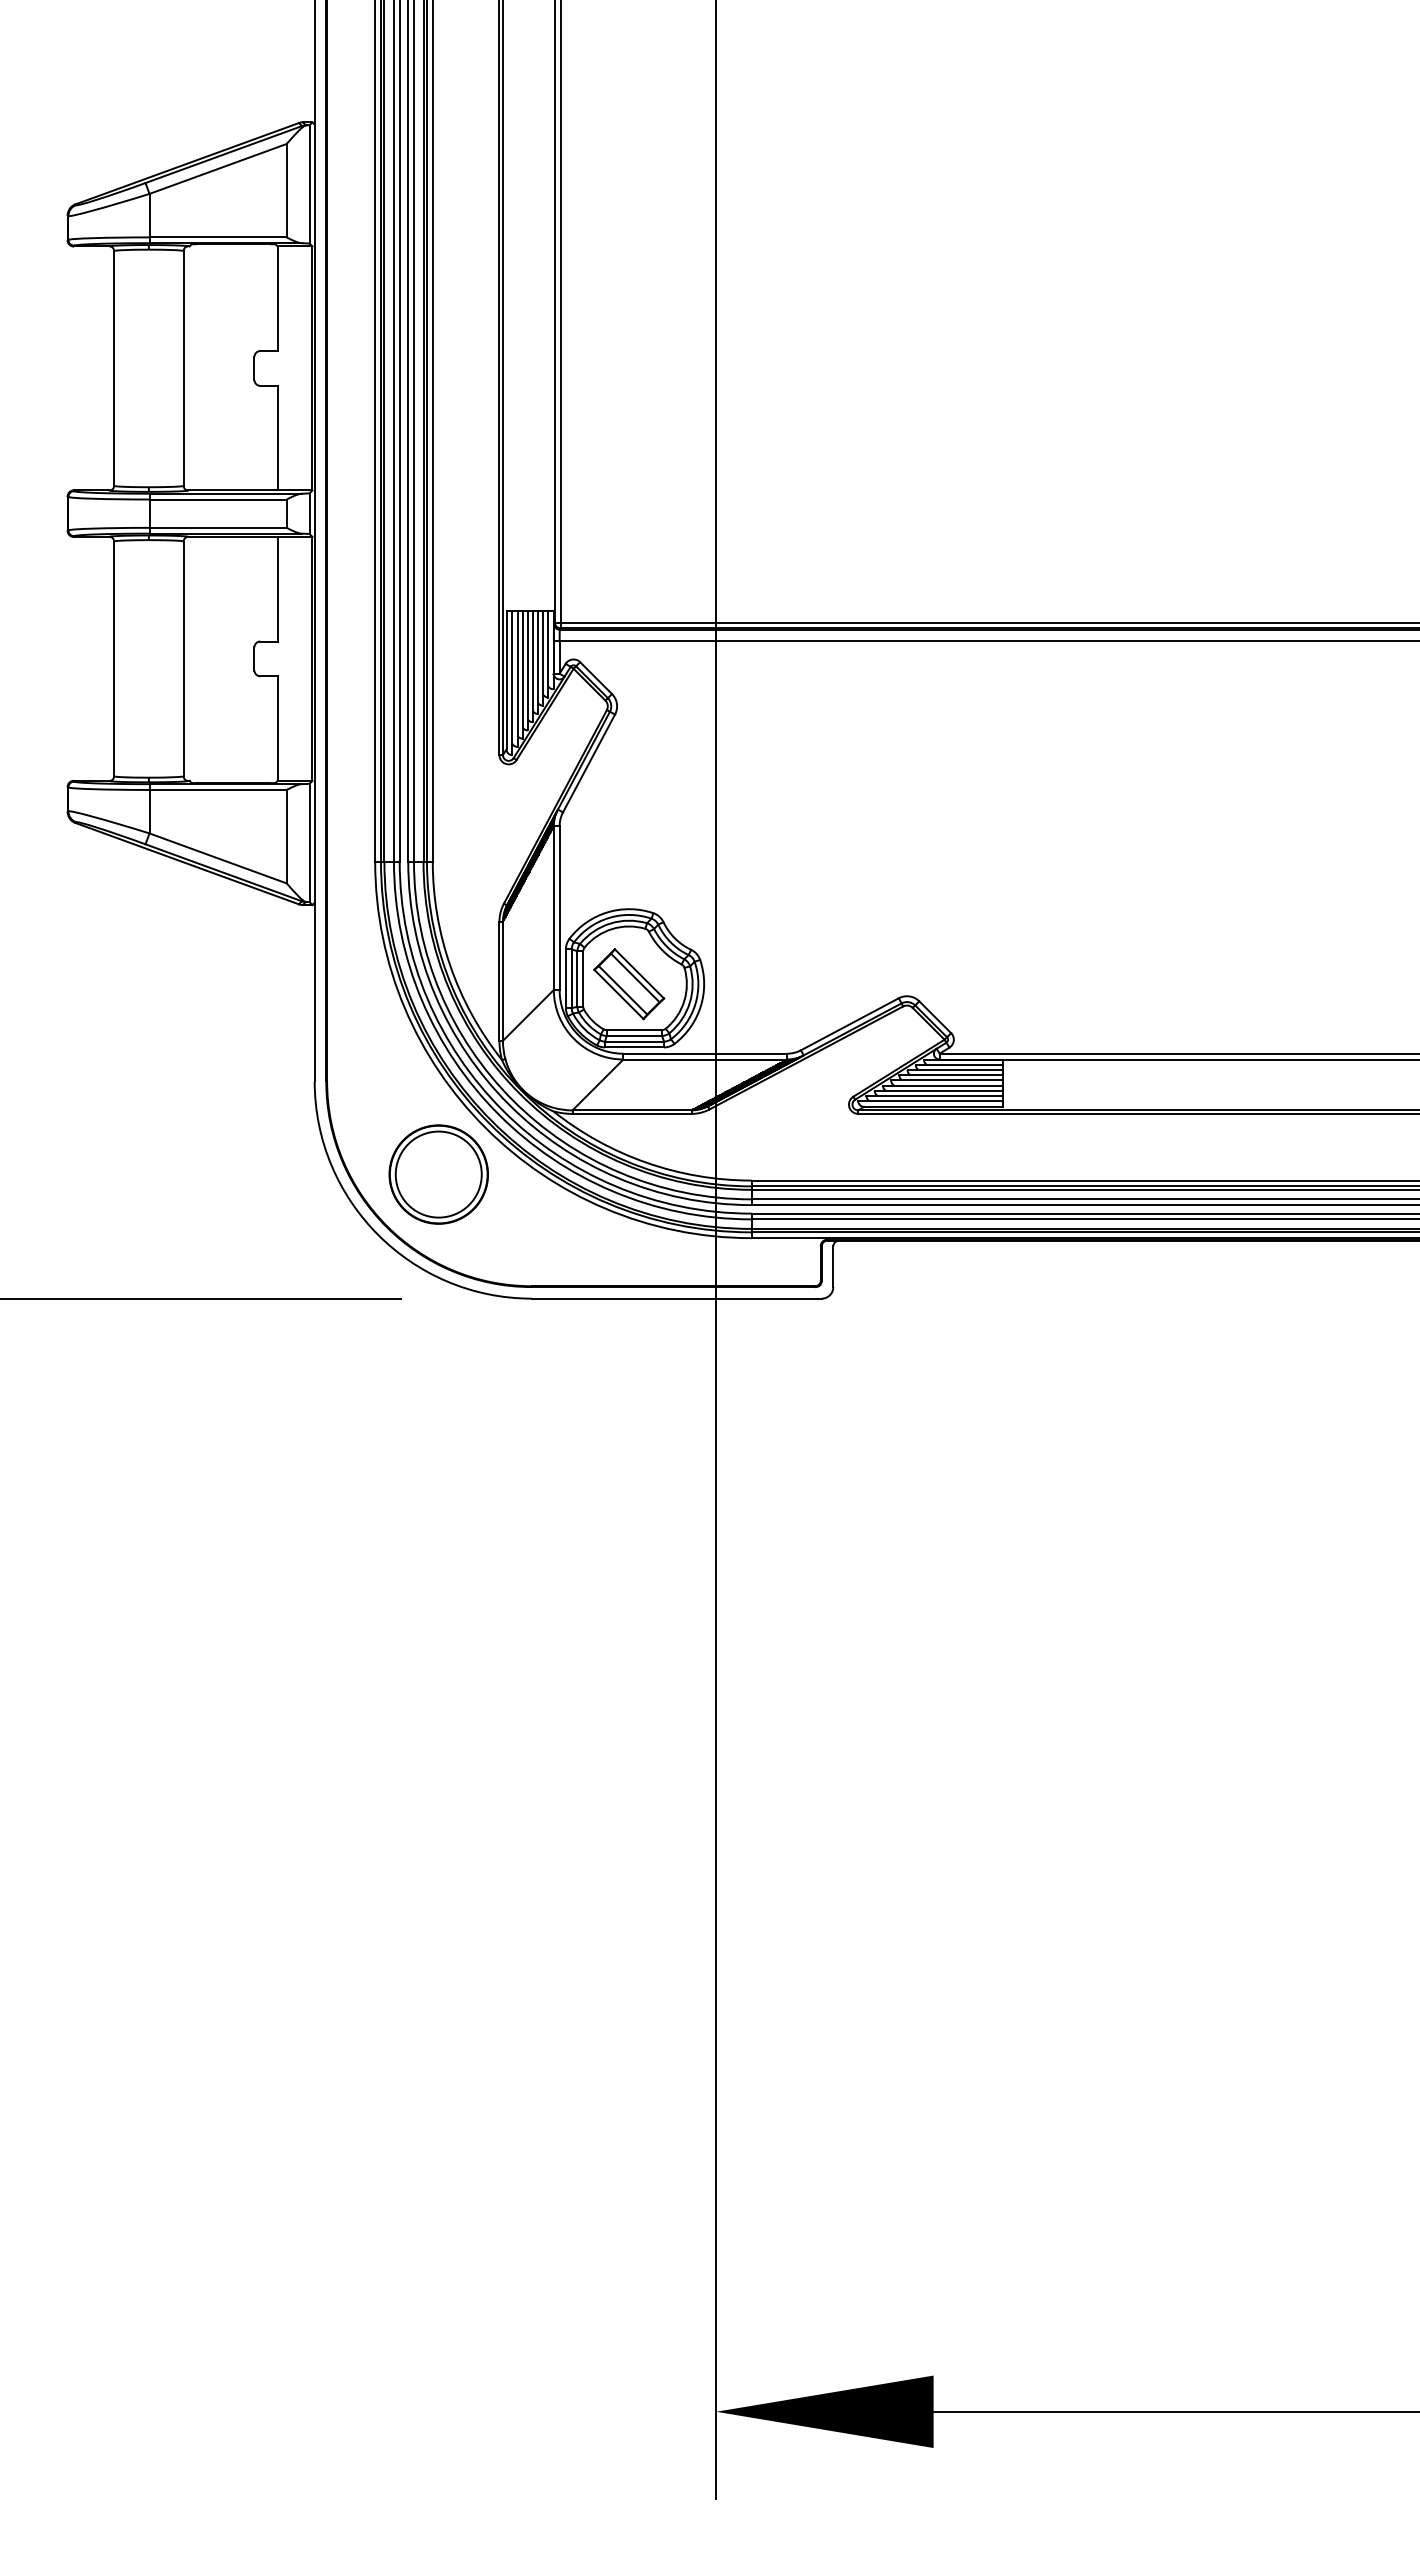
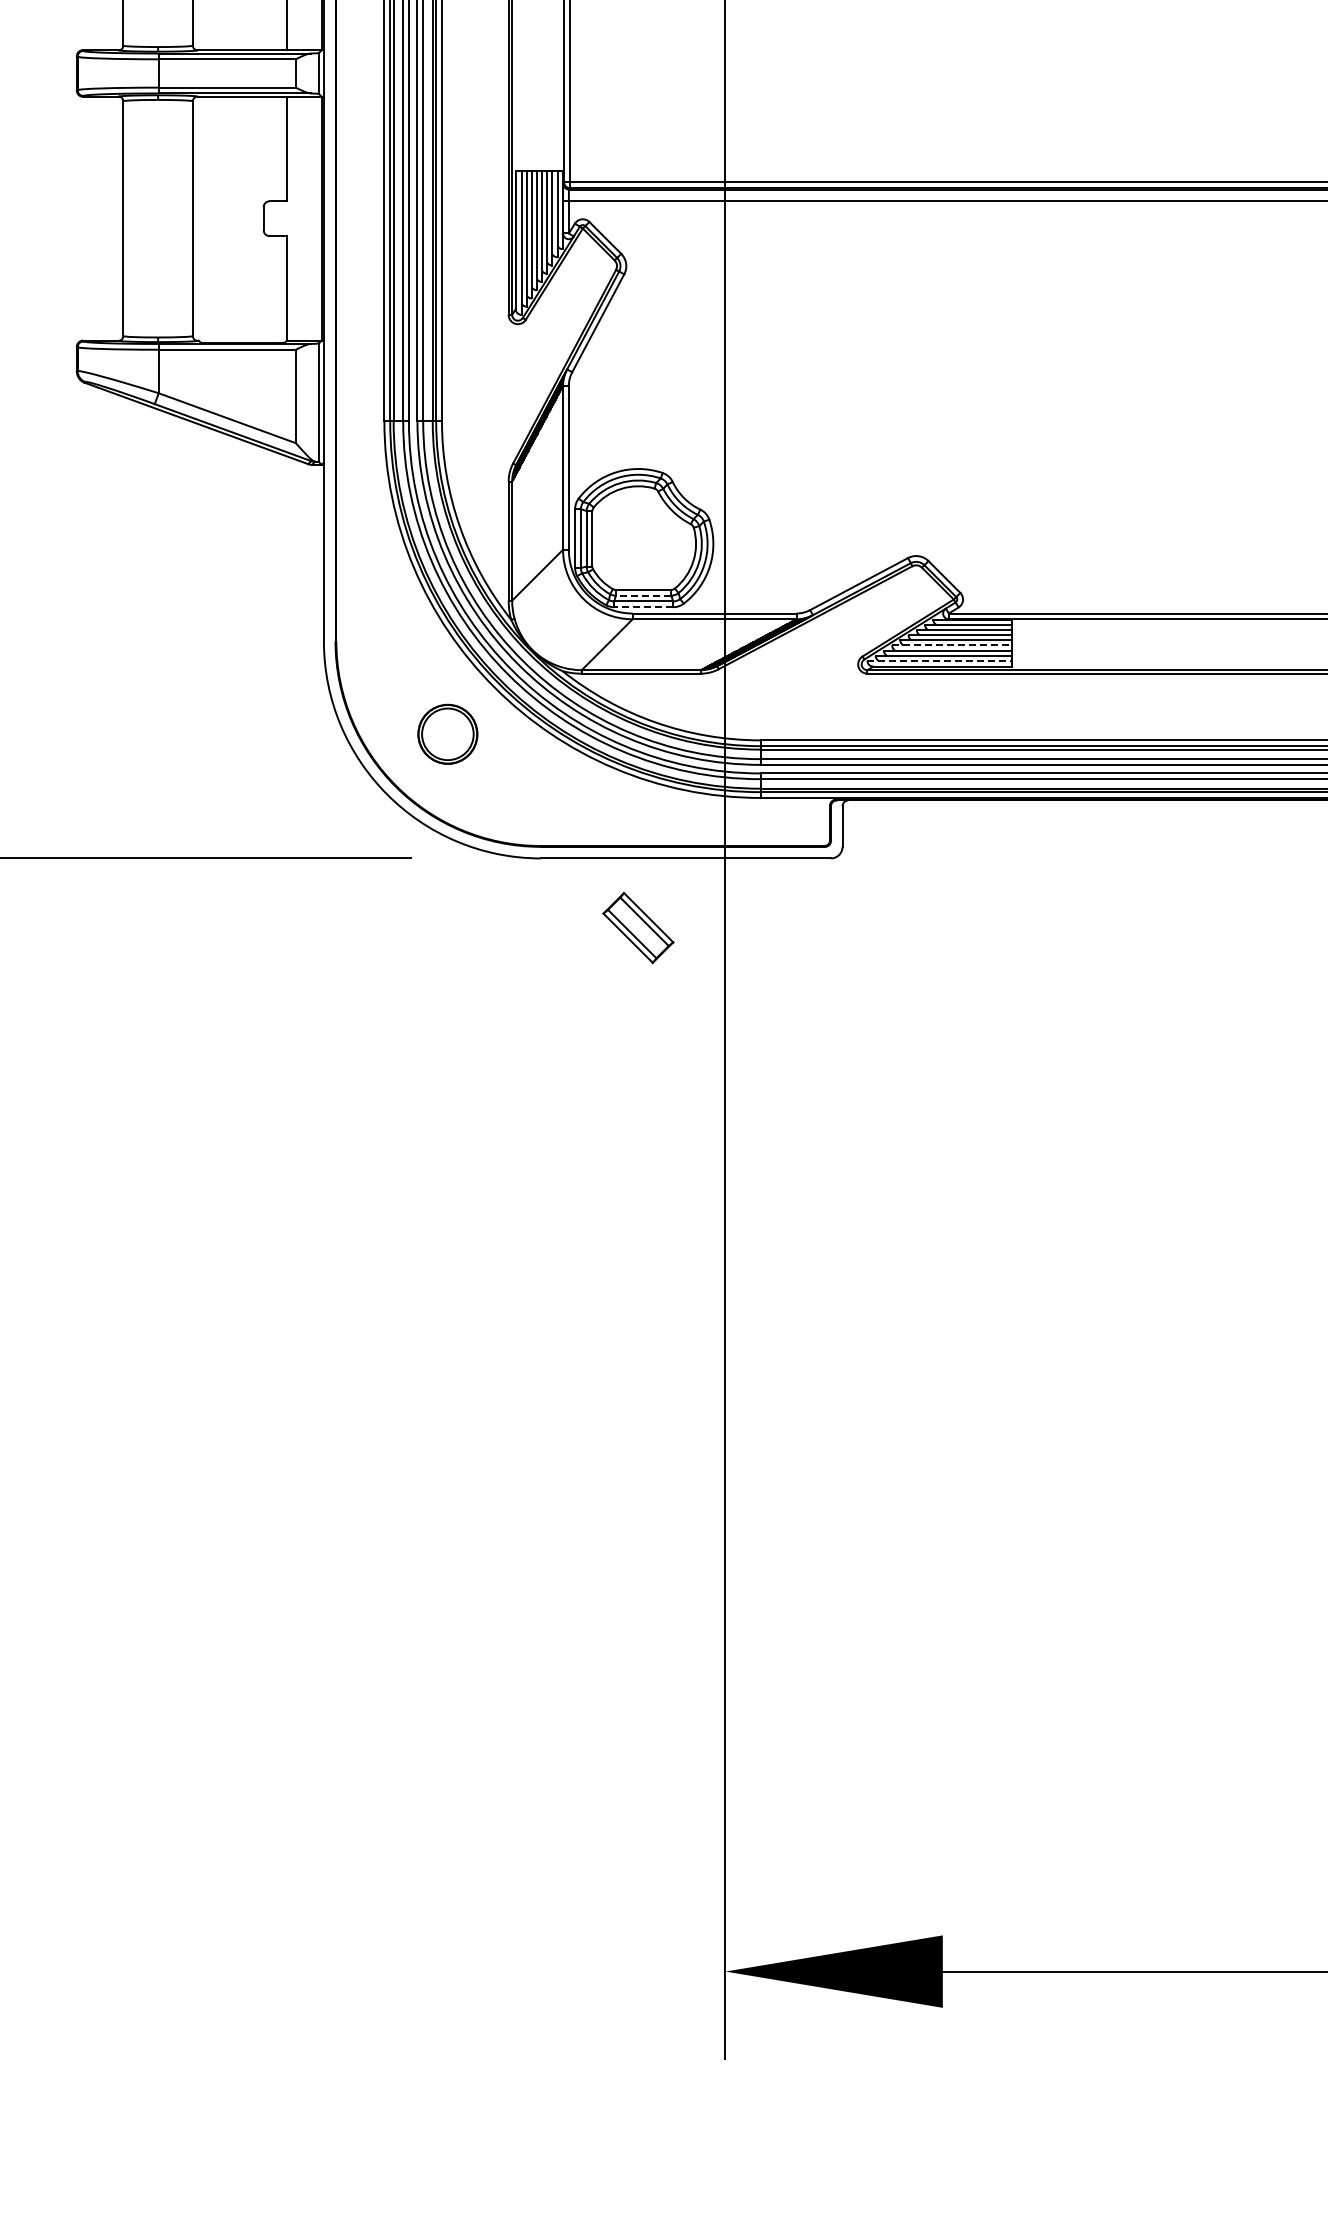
part: (629, 984) -> (638, 928), moved
line: (634, 1035) -> (643, 595), solid -> dashed
line: (634, 1047) -> (643, 607), solid -> dashed
line: (942, 1085) -> (951, 645), solid -> dashed
line: (930, 1100) -> (939, 660), solid -> dashed
part: (438, 1174) -> (447, 734), size x0.6

